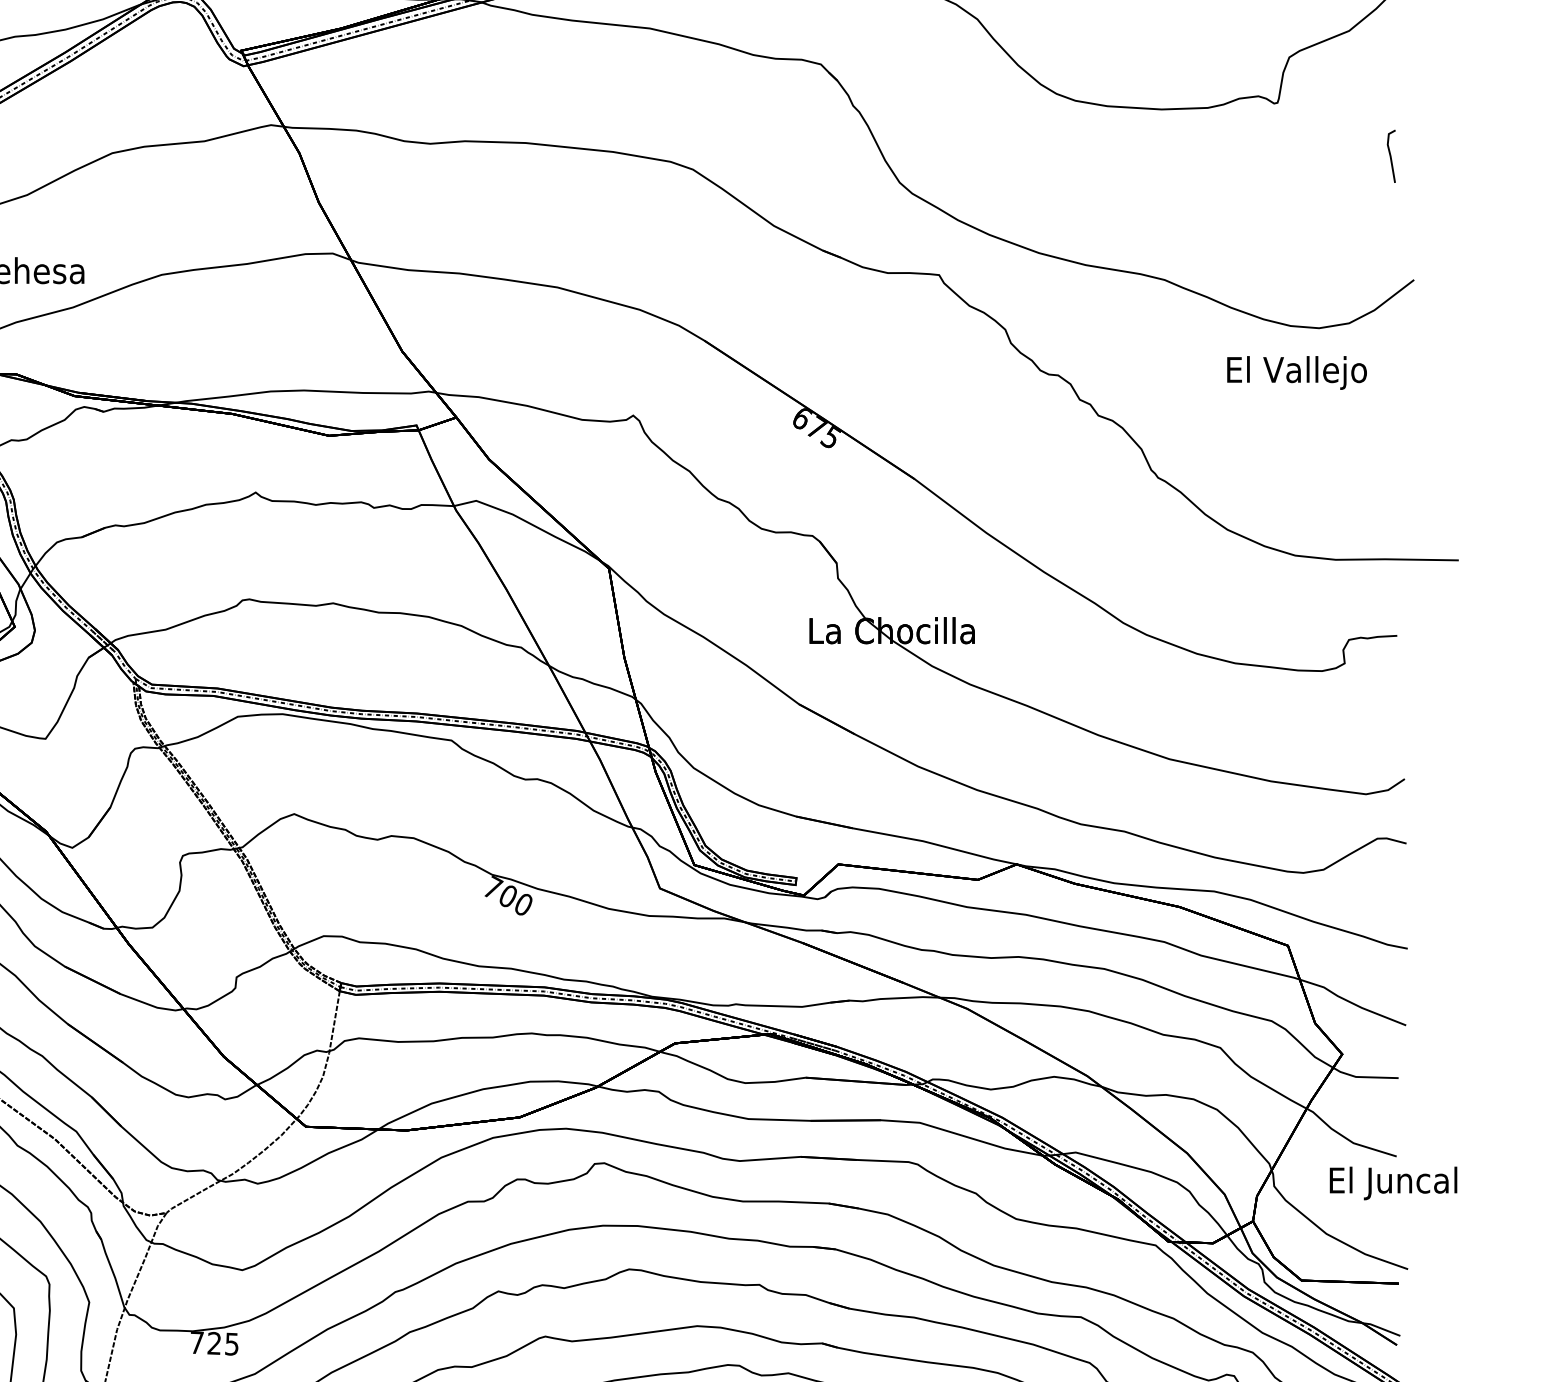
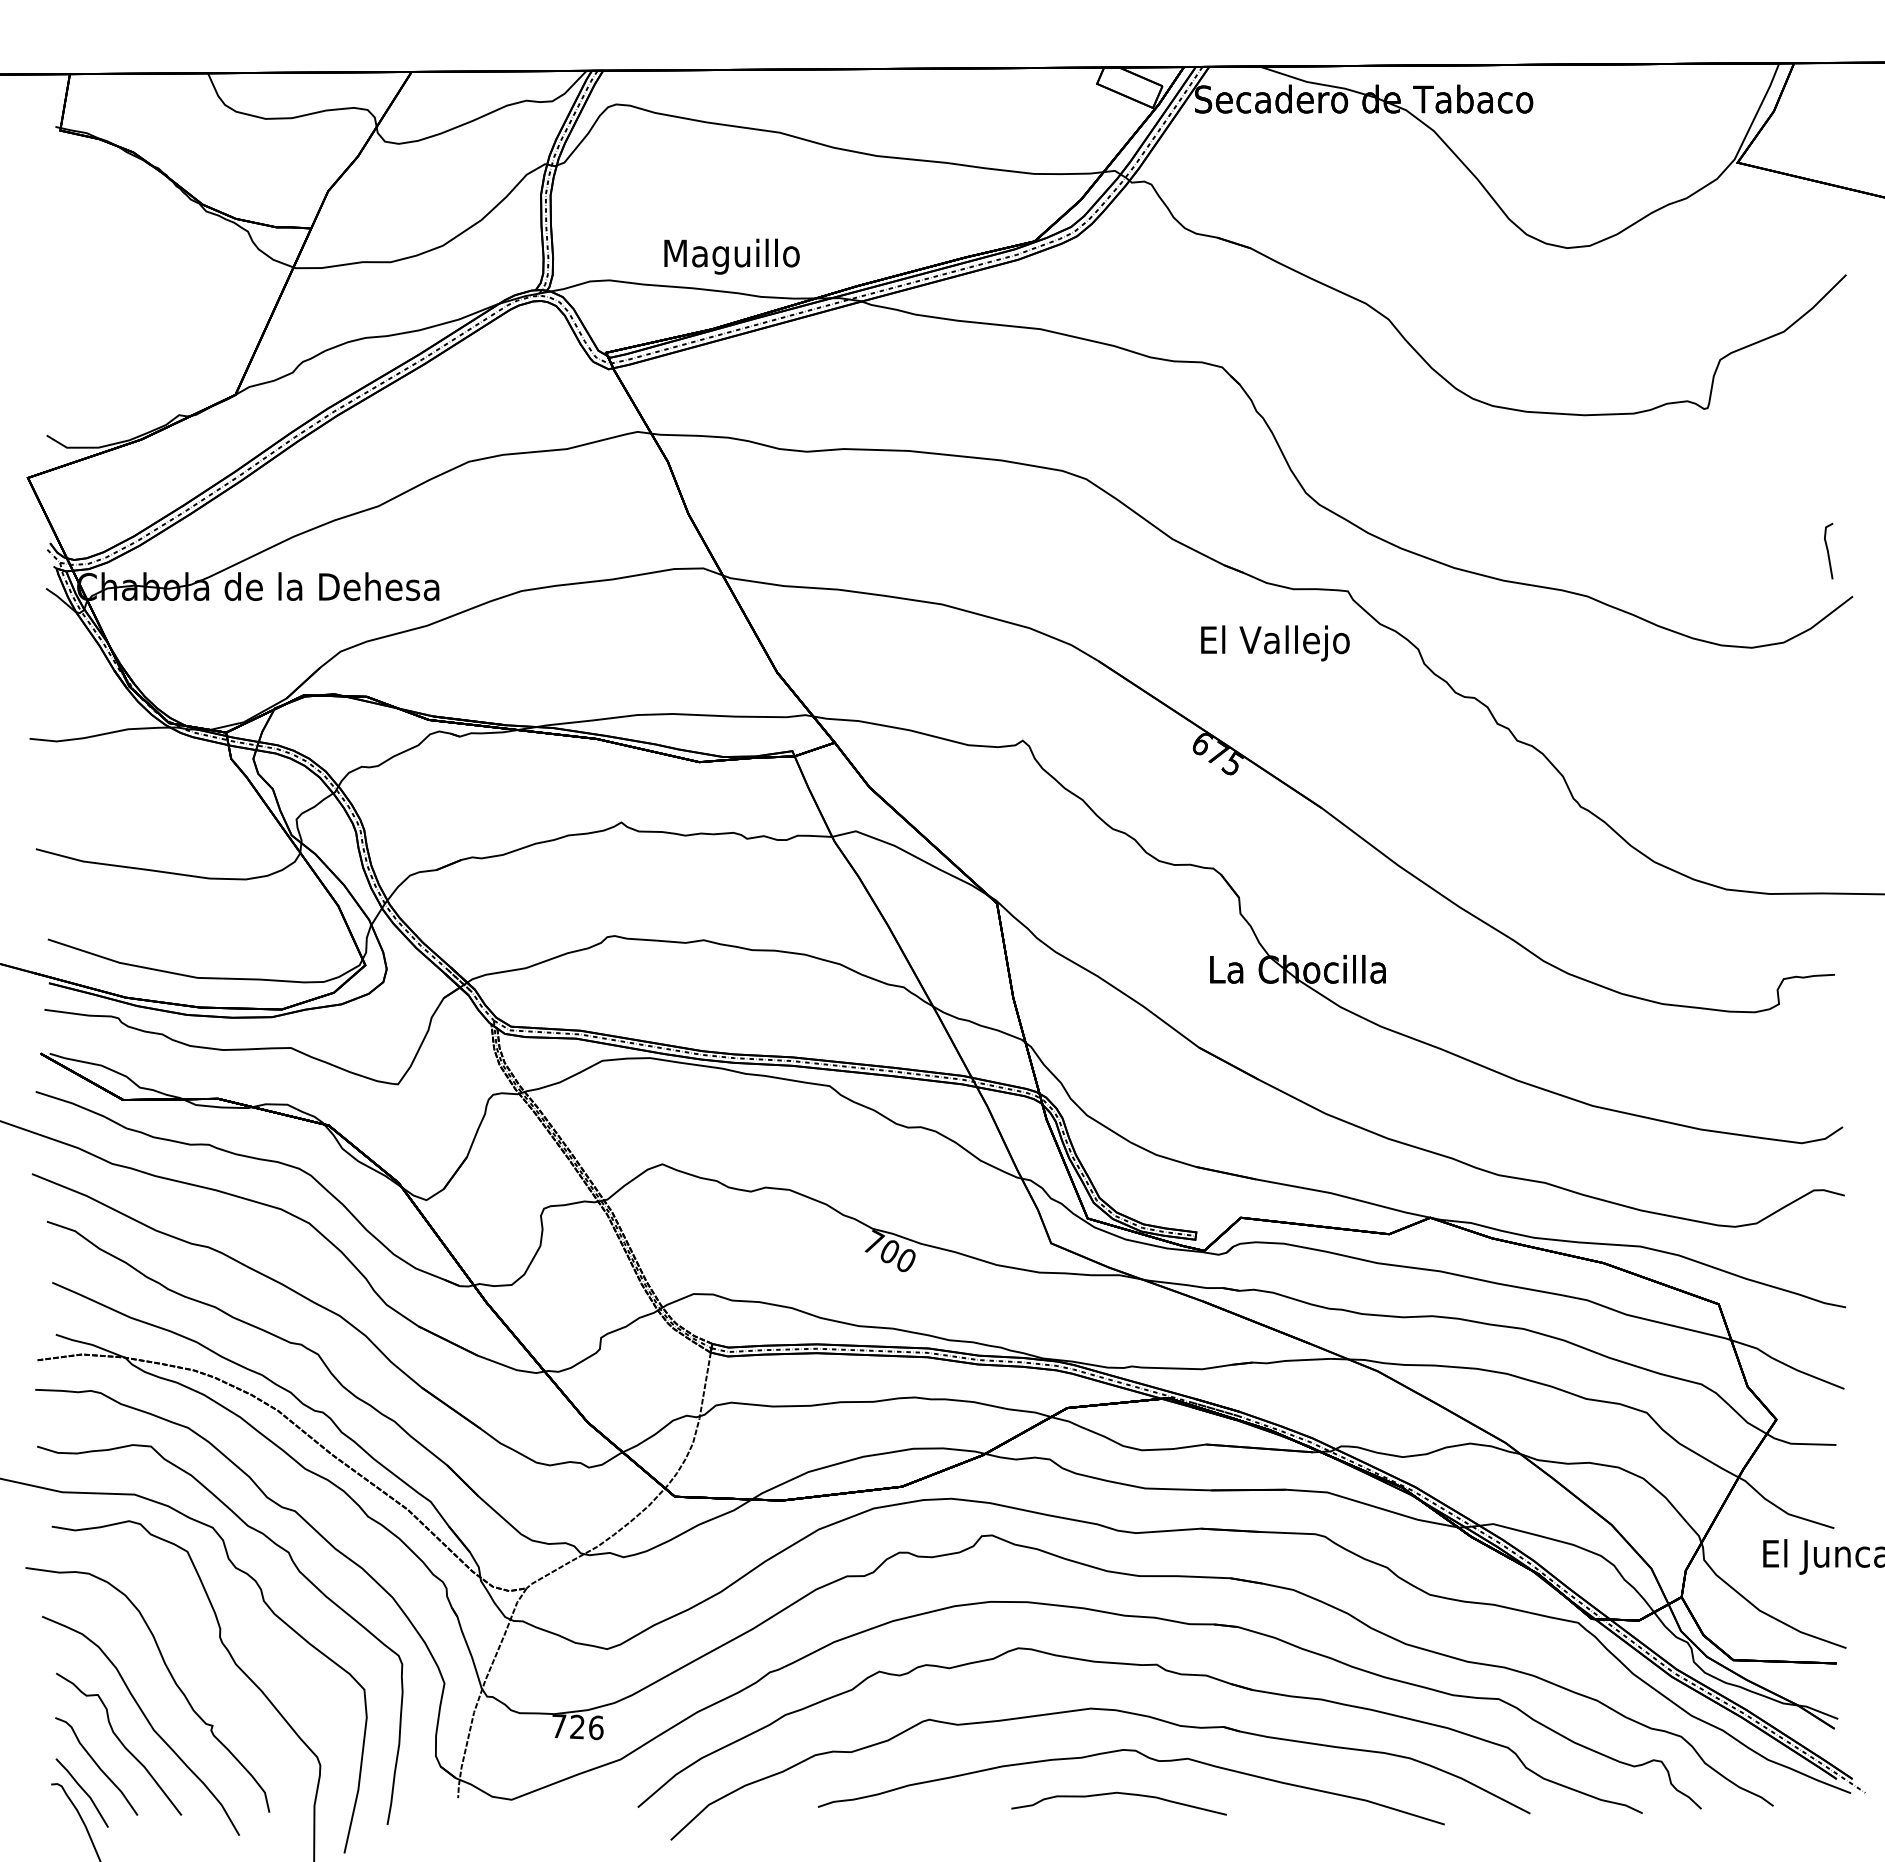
line: (1391, 155) -> (1828, 550), moved
text: (1297, 373) -> (1275, 643), moved
text: (231, 1343) -> (595, 1727), 725 -> 726

